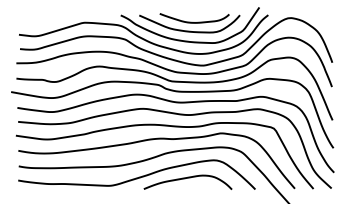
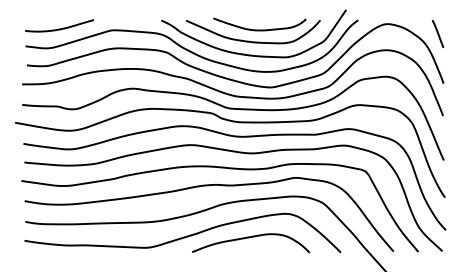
curve: (44, 21) -> (59, 28), added
line: (327, 25) -> (437, 33), added

